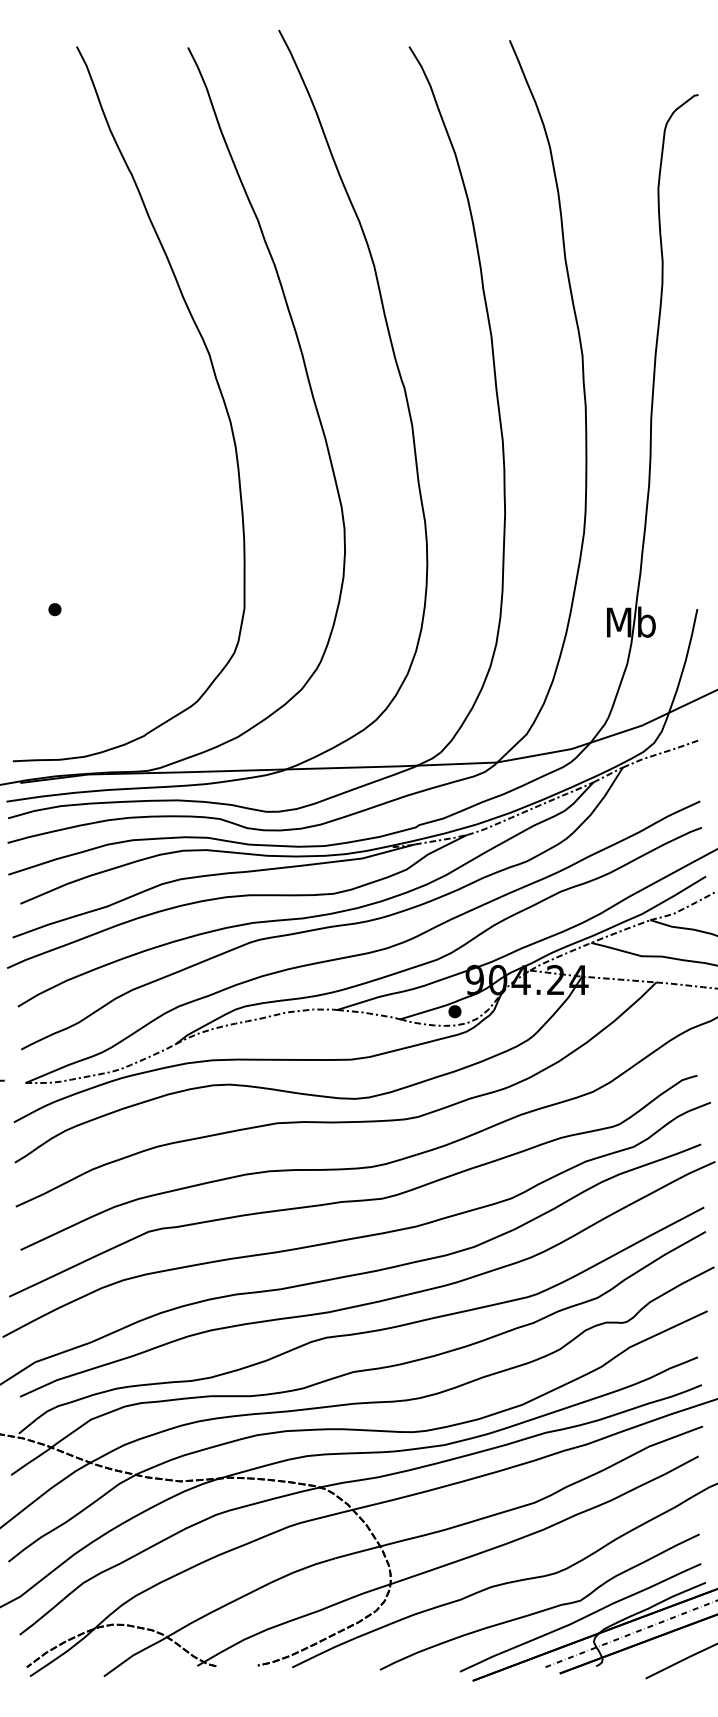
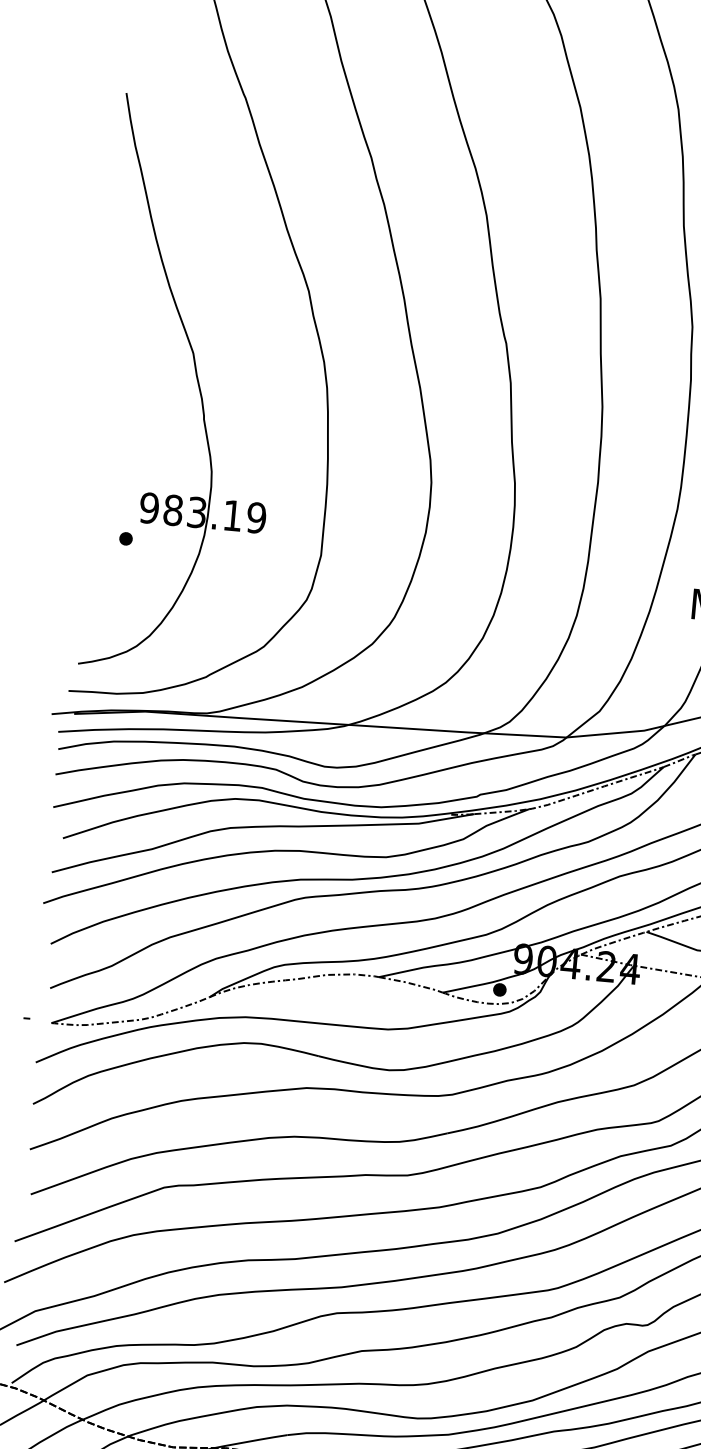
part: (110, 454) -> (197, 384), added

